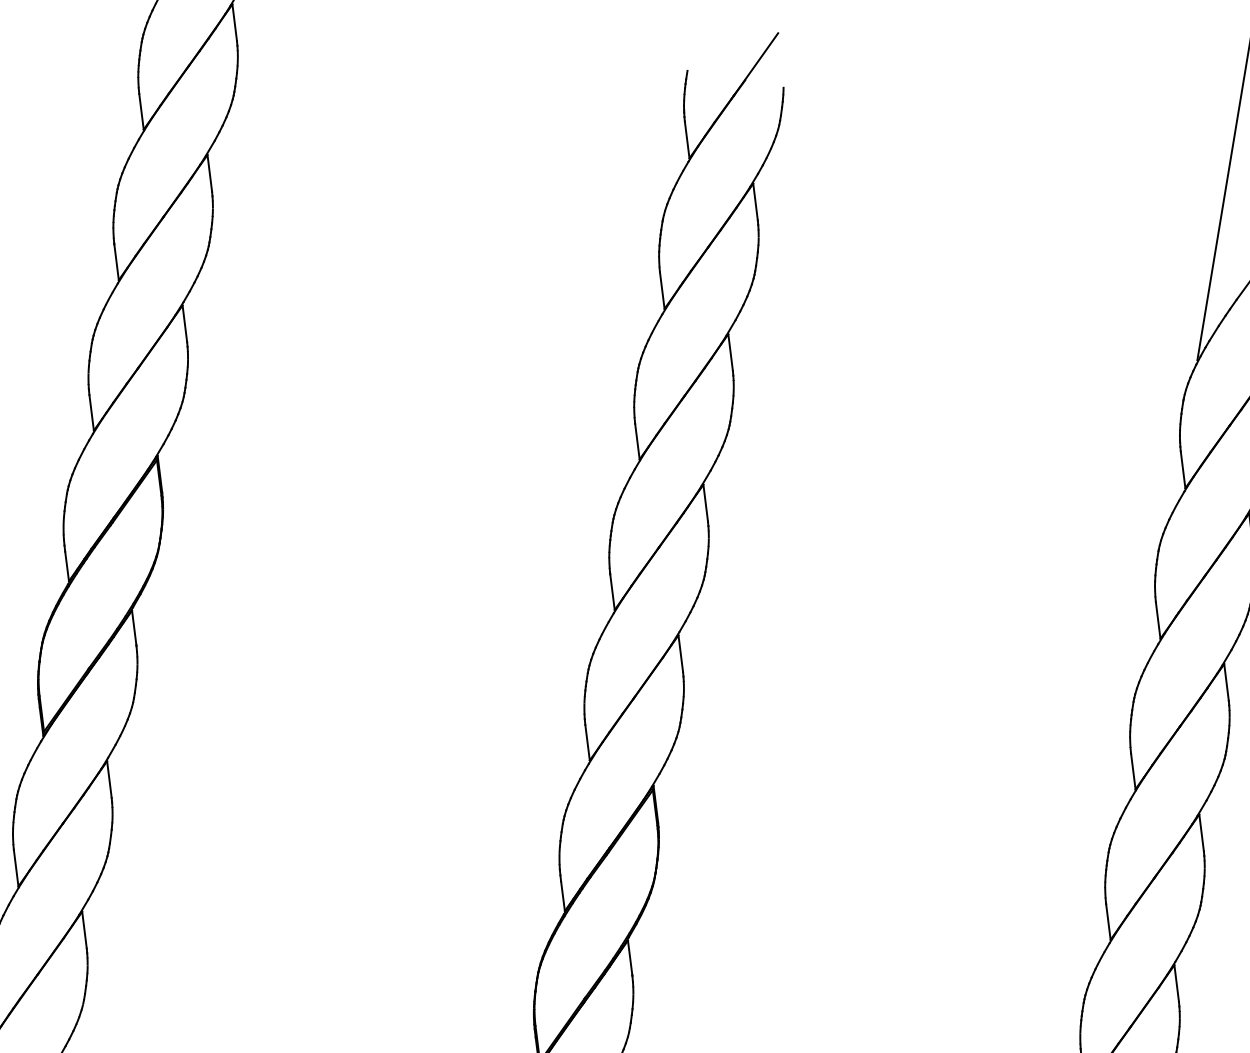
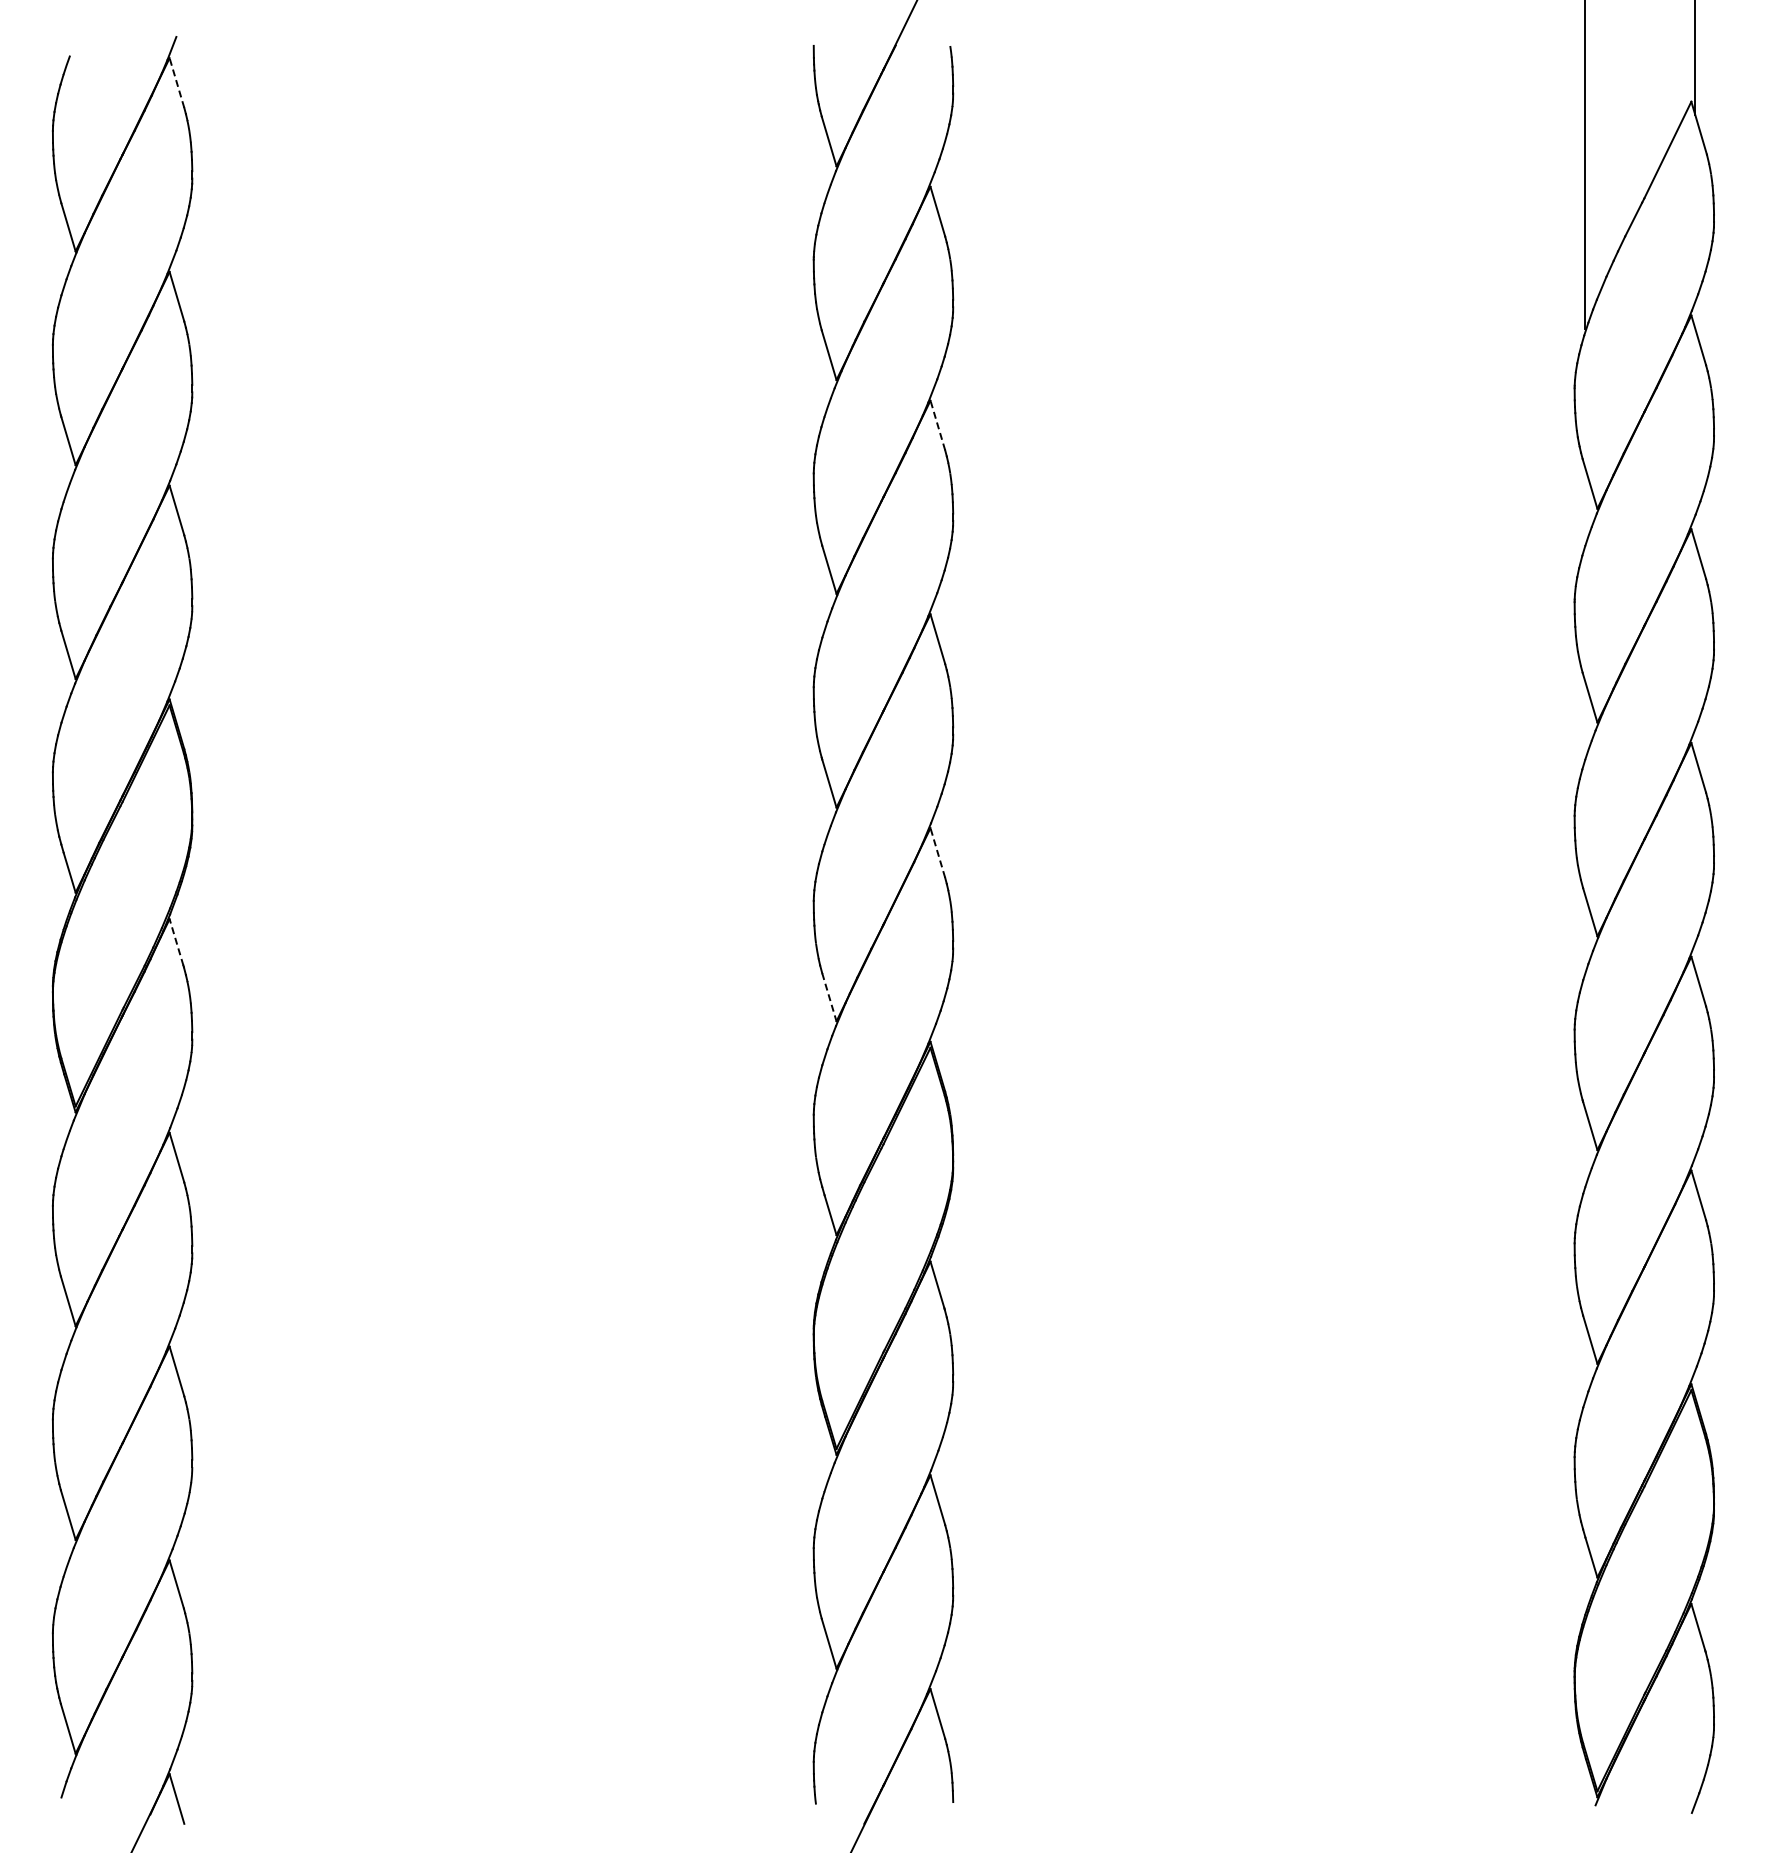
line: (234, 23) -> (176, 83), solid -> dashed
line: (730, 352) -> (937, 425), solid -> dashed
line: (134, 627) -> (176, 941), solid -> dashed
line: (680, 653) -> (937, 852), solid -> dashed
line: (587, 742) -> (829, 997), solid -> dashed

